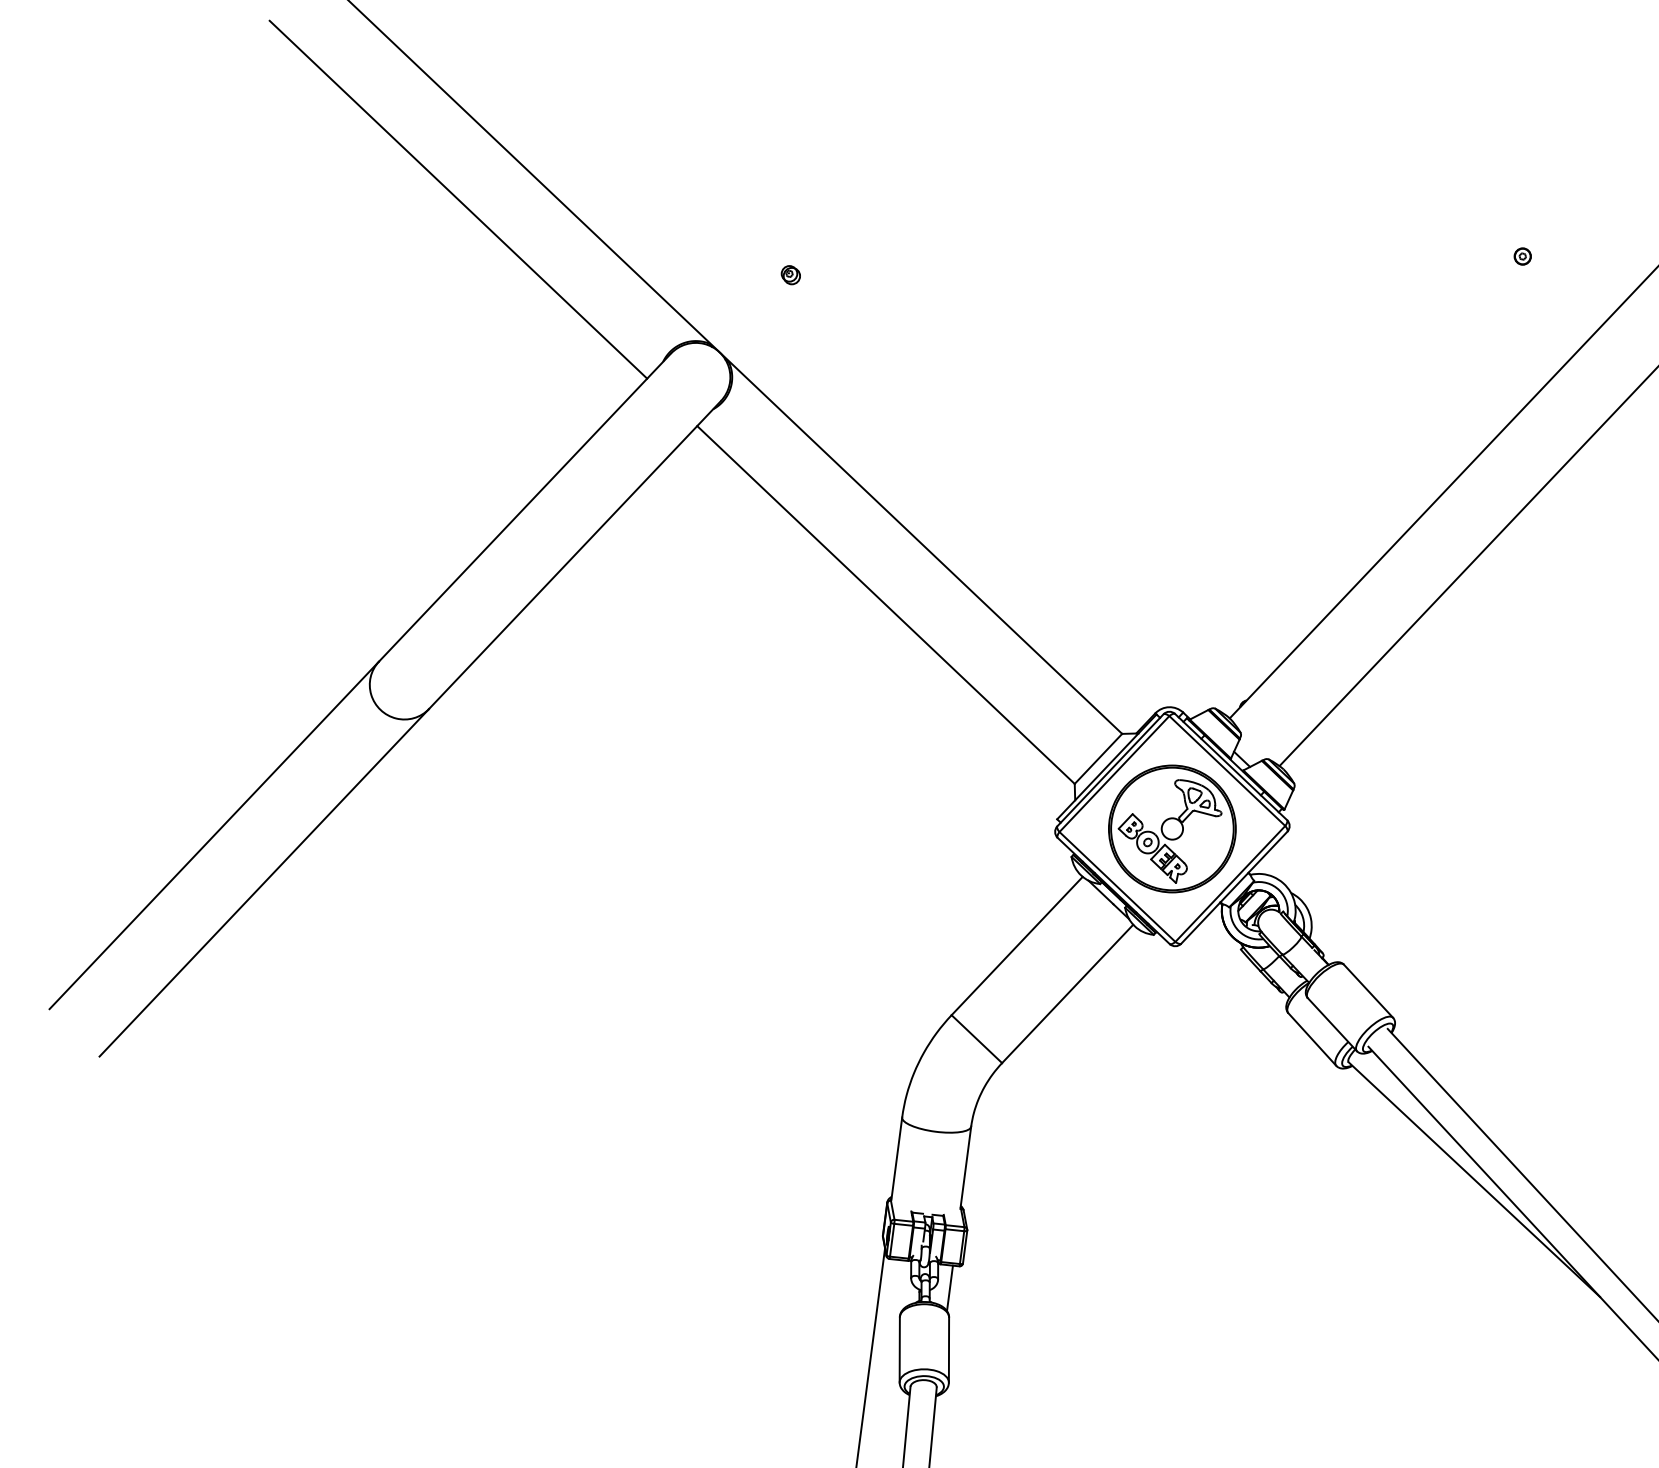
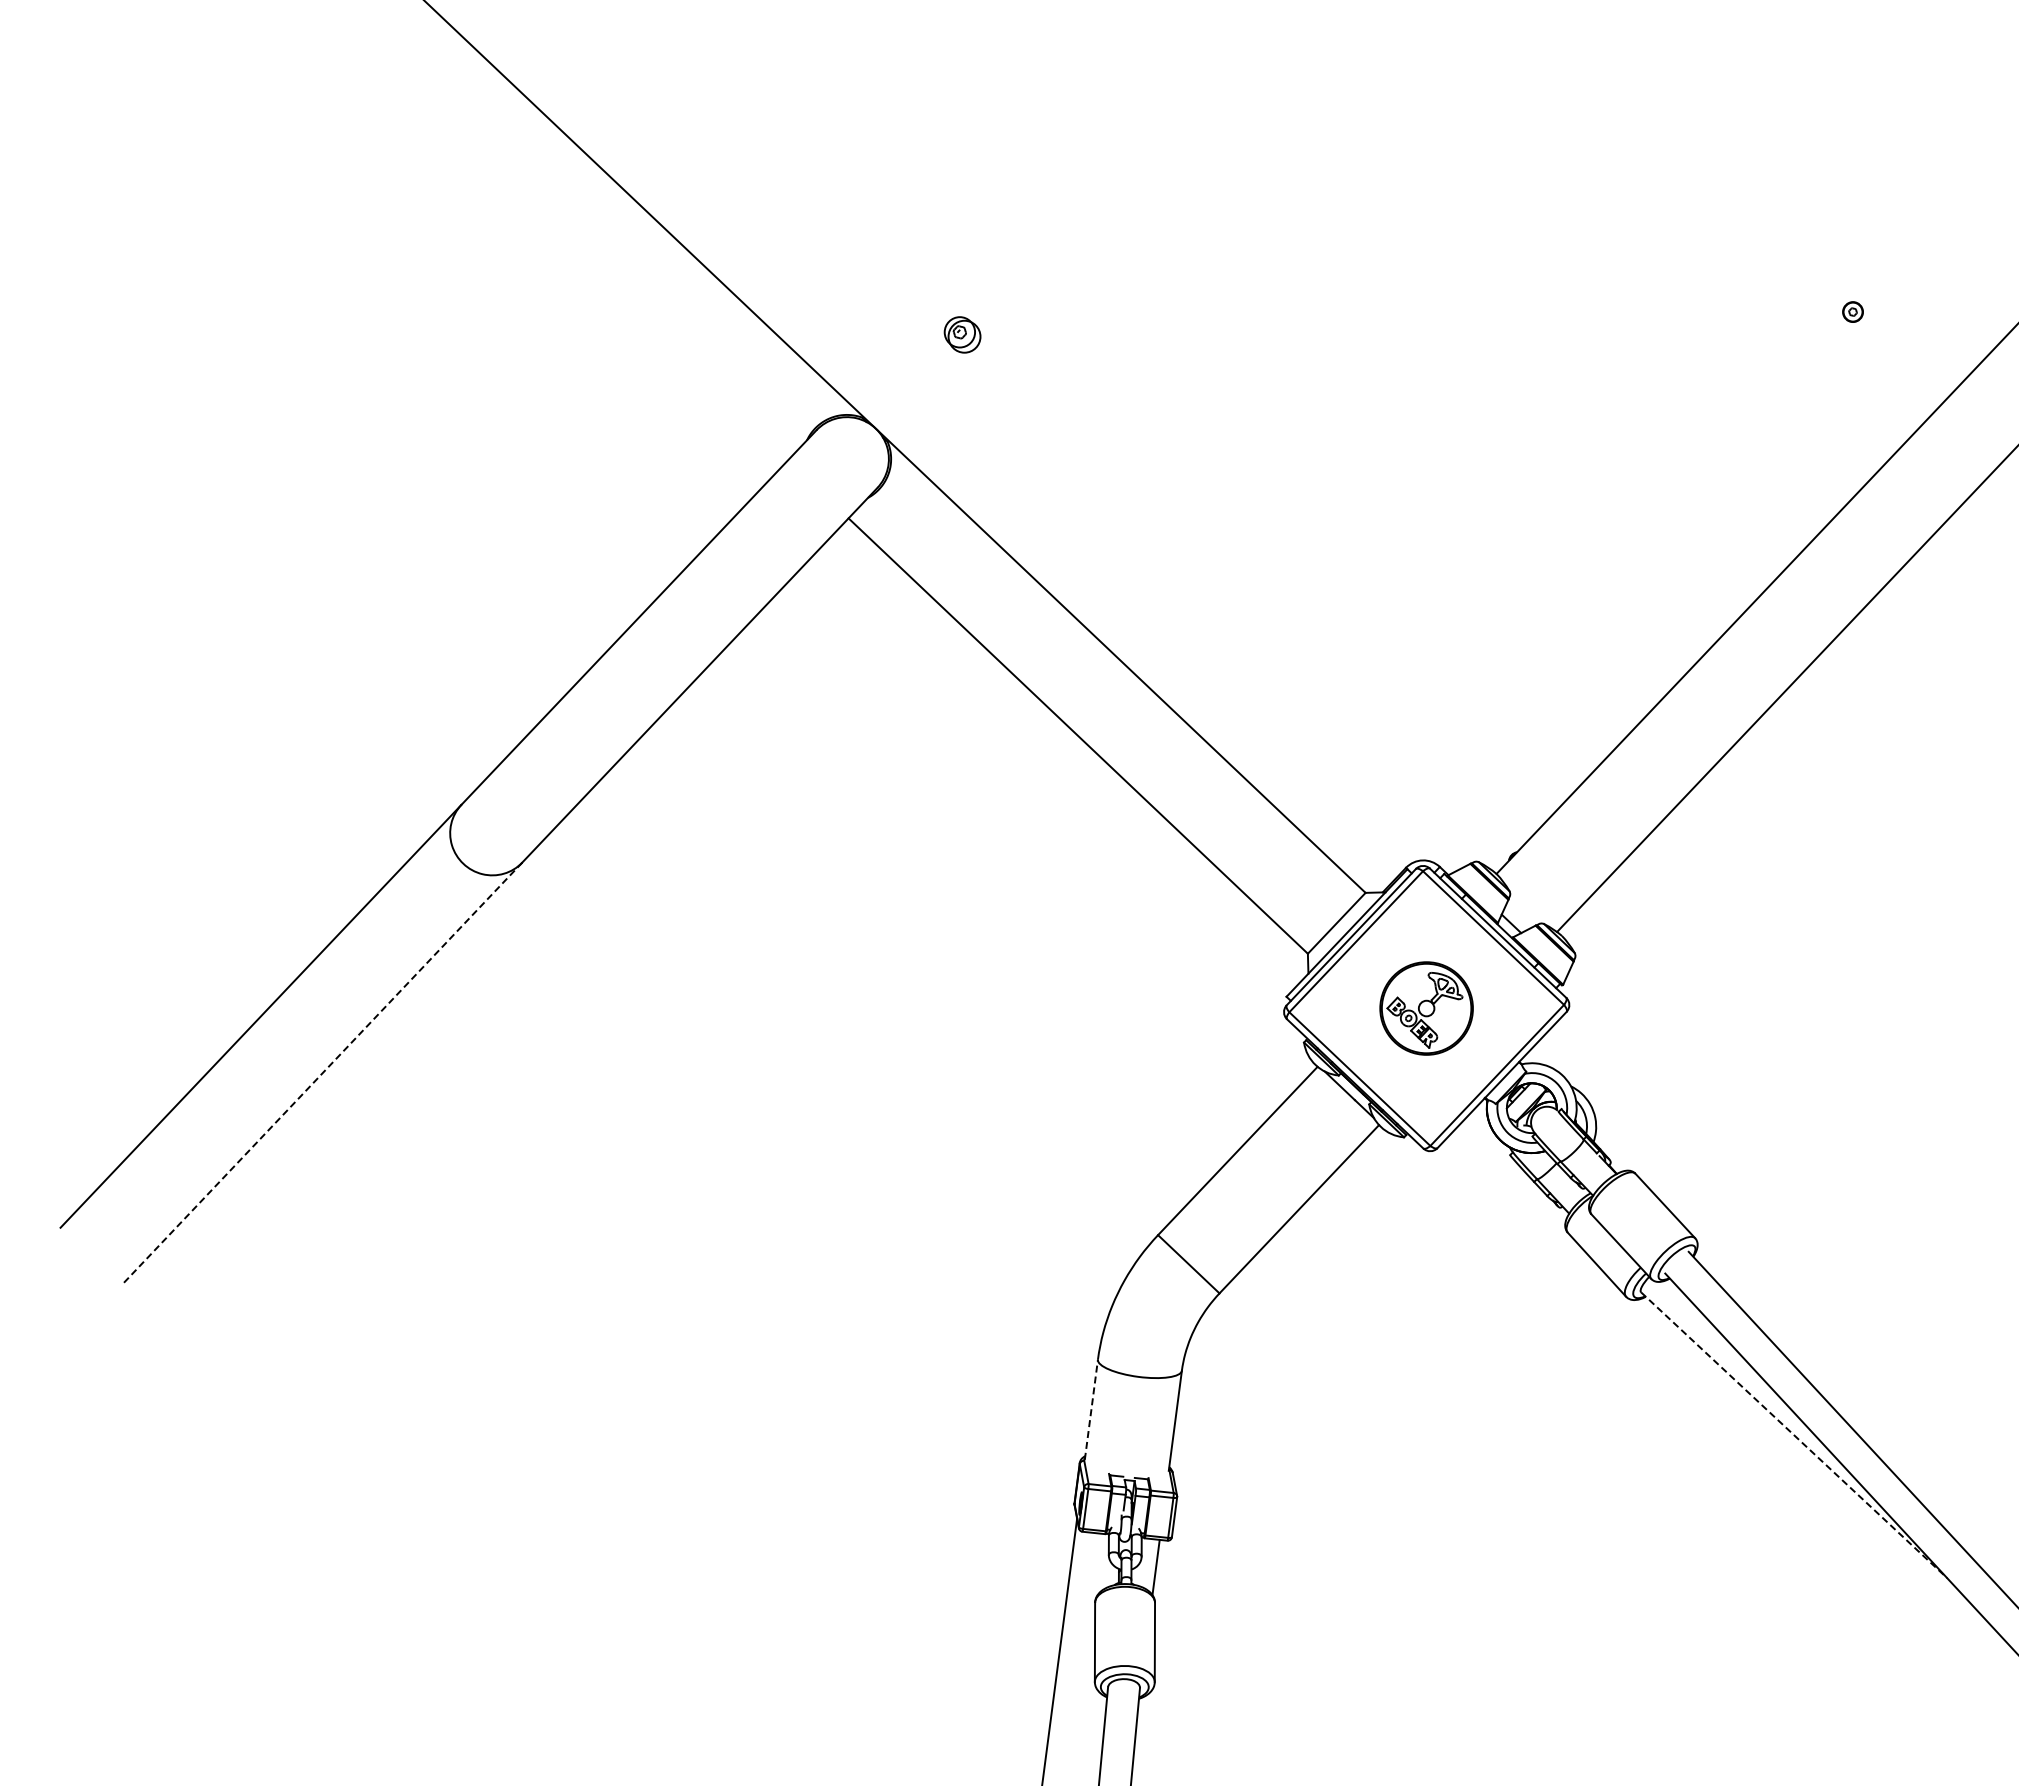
line: (458, 199) -> (557, 242), removed
part: (790, 274) -> (962, 334), size x1.6
part: (1172, 828) -> (1426, 1008), size x0.6
line: (264, 883) -> (321, 1074), solid -> dashed
line: (896, 1158) -> (1091, 1409), solid -> dashed
line: (1474, 1179) -> (1794, 1435), solid -> dashed

